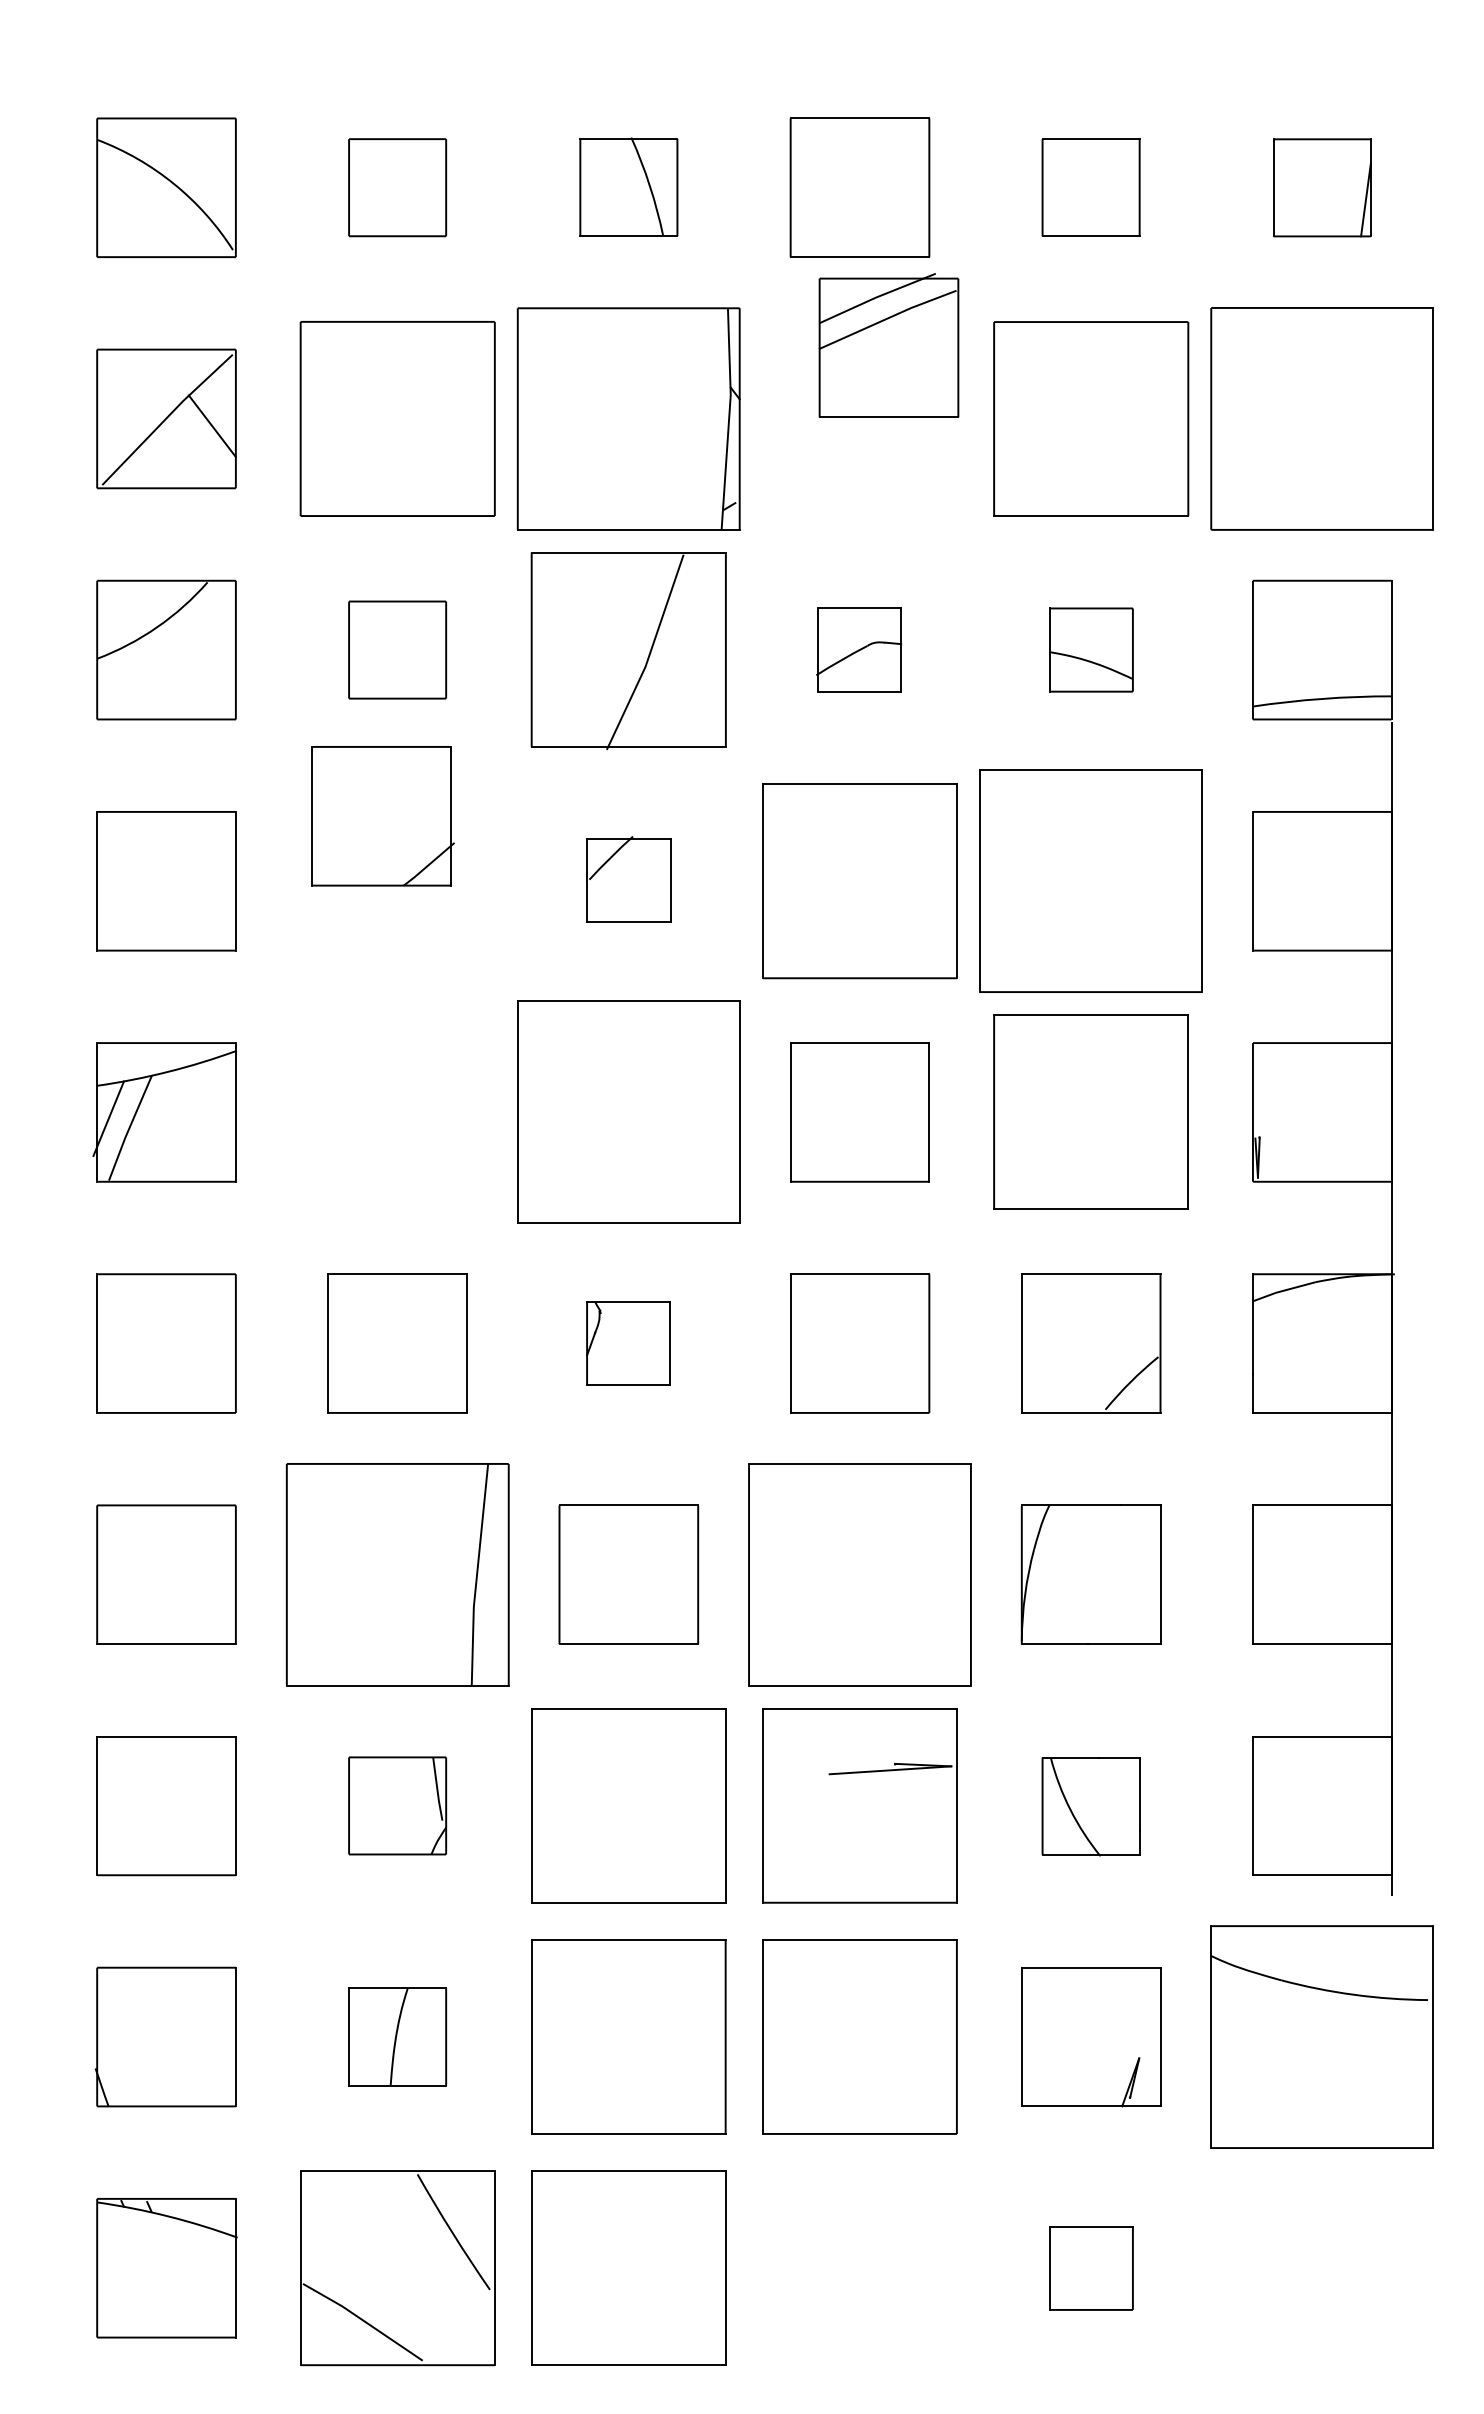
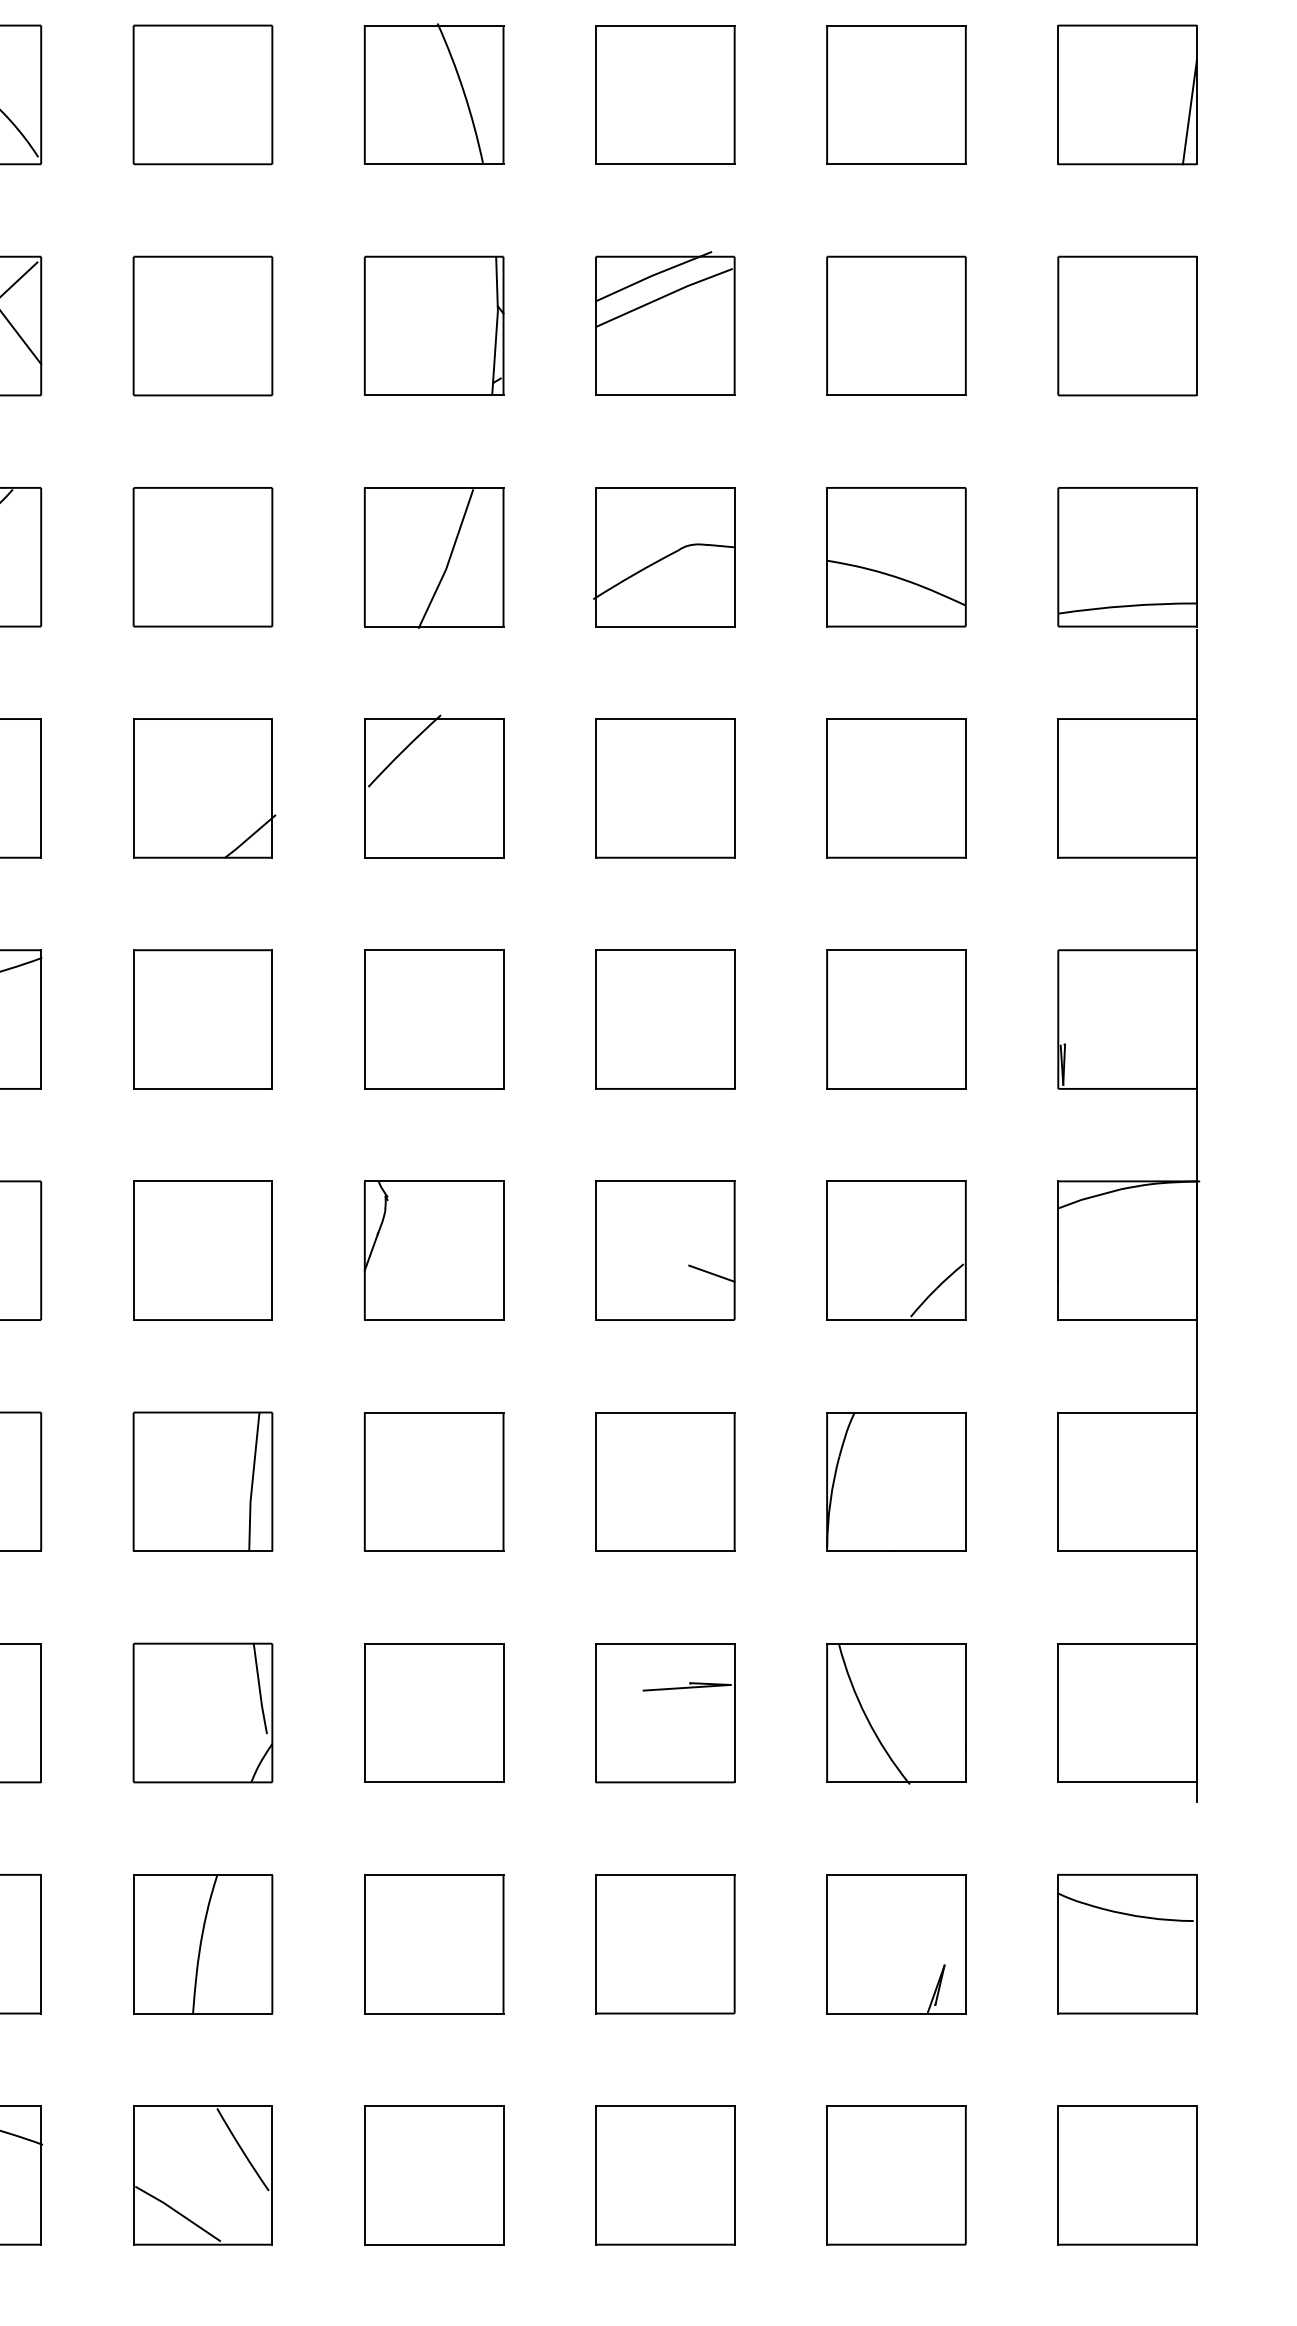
part: (628, 186) -> (433, 93), size x1.43
part: (397, 187) -> (202, 94), size x1.43
part: (1090, 187) -> (895, 94), size x1.43
part: (1322, 187) -> (1127, 94), size x1.43
part: (888, 345) -> (664, 323), moved
part: (397, 418) -> (202, 325), size x0.71
part: (628, 418) -> (433, 325), size x0.62
part: (1090, 418) -> (895, 325), size x0.71
part: (1322, 418) -> (1127, 325), size x0.62
part: (397, 649) -> (202, 556), size x1.43
part: (858, 649) -> (663, 556), size x1.67
part: (1091, 649) -> (896, 556), size x1.67
part: (628, 650) -> (433, 557), size x0.71
part: (382, 816) -> (203, 788), moved
part: (628, 879) -> (433, 786), size x1.67
part: (859, 881) -> (664, 788), size x0.71
part: (1091, 881) -> (896, 788), size x0.62
part: (397, 1112) -> (202, 1019), added
part: (628, 1112) -> (433, 1019), size x0.62
part: (1090, 1112) -> (895, 1019), size x0.71
part: (628, 1343) -> (433, 1250), size x1.67
line: (906, 1366) -> (711, 1273), added
part: (397, 1574) -> (202, 1481), size x0.62
part: (859, 1574) -> (664, 1481), size x0.62
part: (397, 1805) -> (202, 1712), size x1.43
part: (628, 1805) -> (433, 1712), size x0.71
part: (859, 1806) -> (664, 1713), size x0.71
part: (1090, 1806) -> (895, 1713), size x1.43
part: (397, 2036) -> (202, 1943), size x1.43
part: (629, 2036) -> (434, 1943), size x0.71
part: (1322, 2036) -> (1127, 1943), size x0.62
part: (860, 2037) -> (665, 1944), size x0.71
part: (397, 2268) -> (202, 2175), size x0.71
part: (628, 2268) -> (433, 2175), size x0.71
part: (859, 2268) -> (664, 2175), added
part: (1091, 2268) -> (896, 2175), size x1.67
part: (1322, 2268) -> (1127, 2175), added

